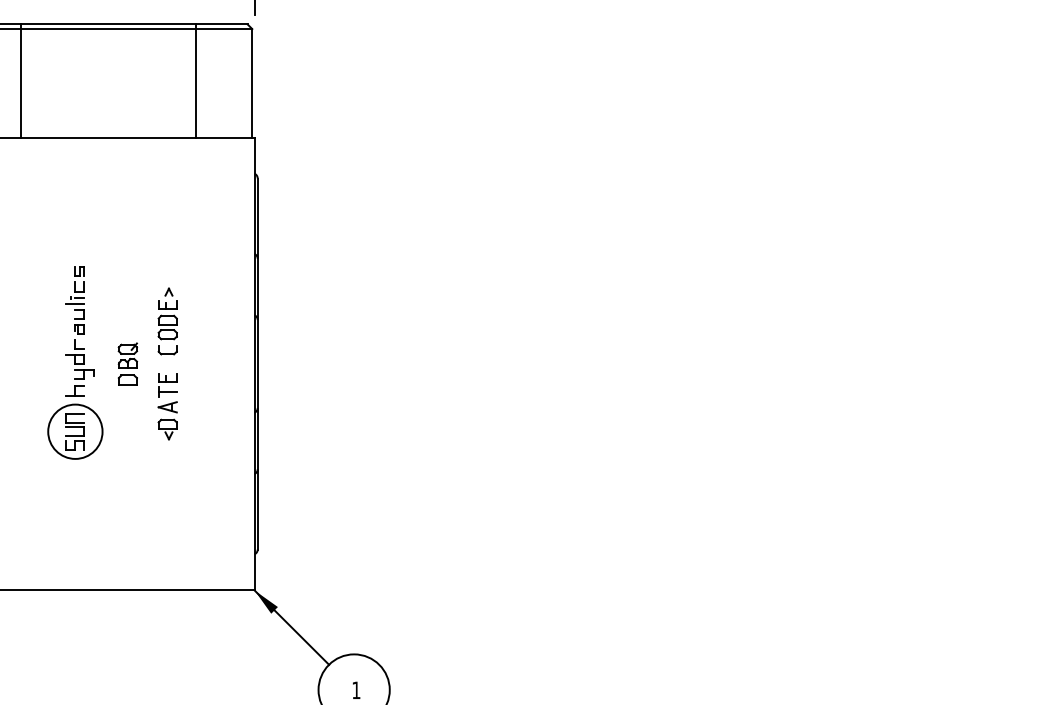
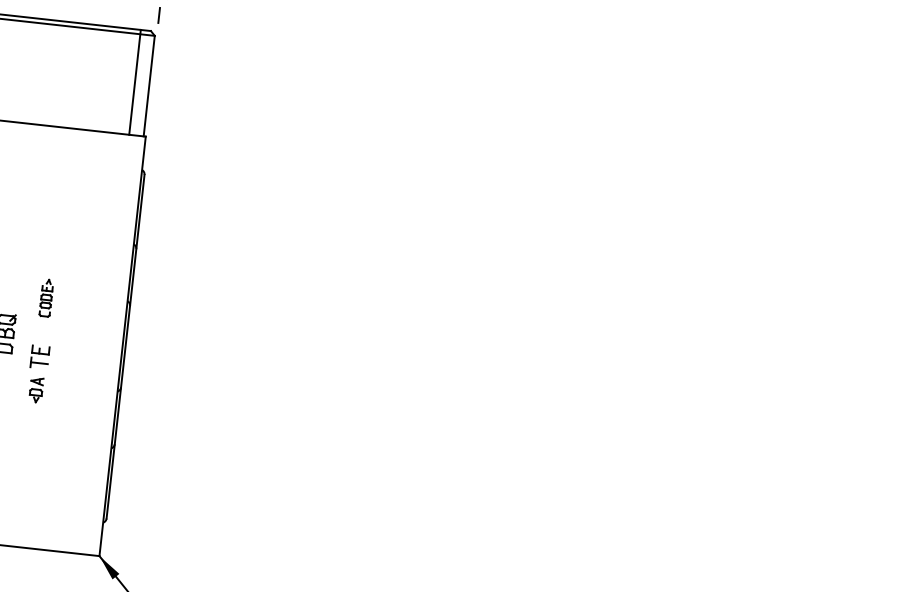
line: (195, 80) -> (134, 81), moved
part: (167, 321) -> (46, 298), size x0.6
part: (167, 420) -> (36, 389), size x0.7

